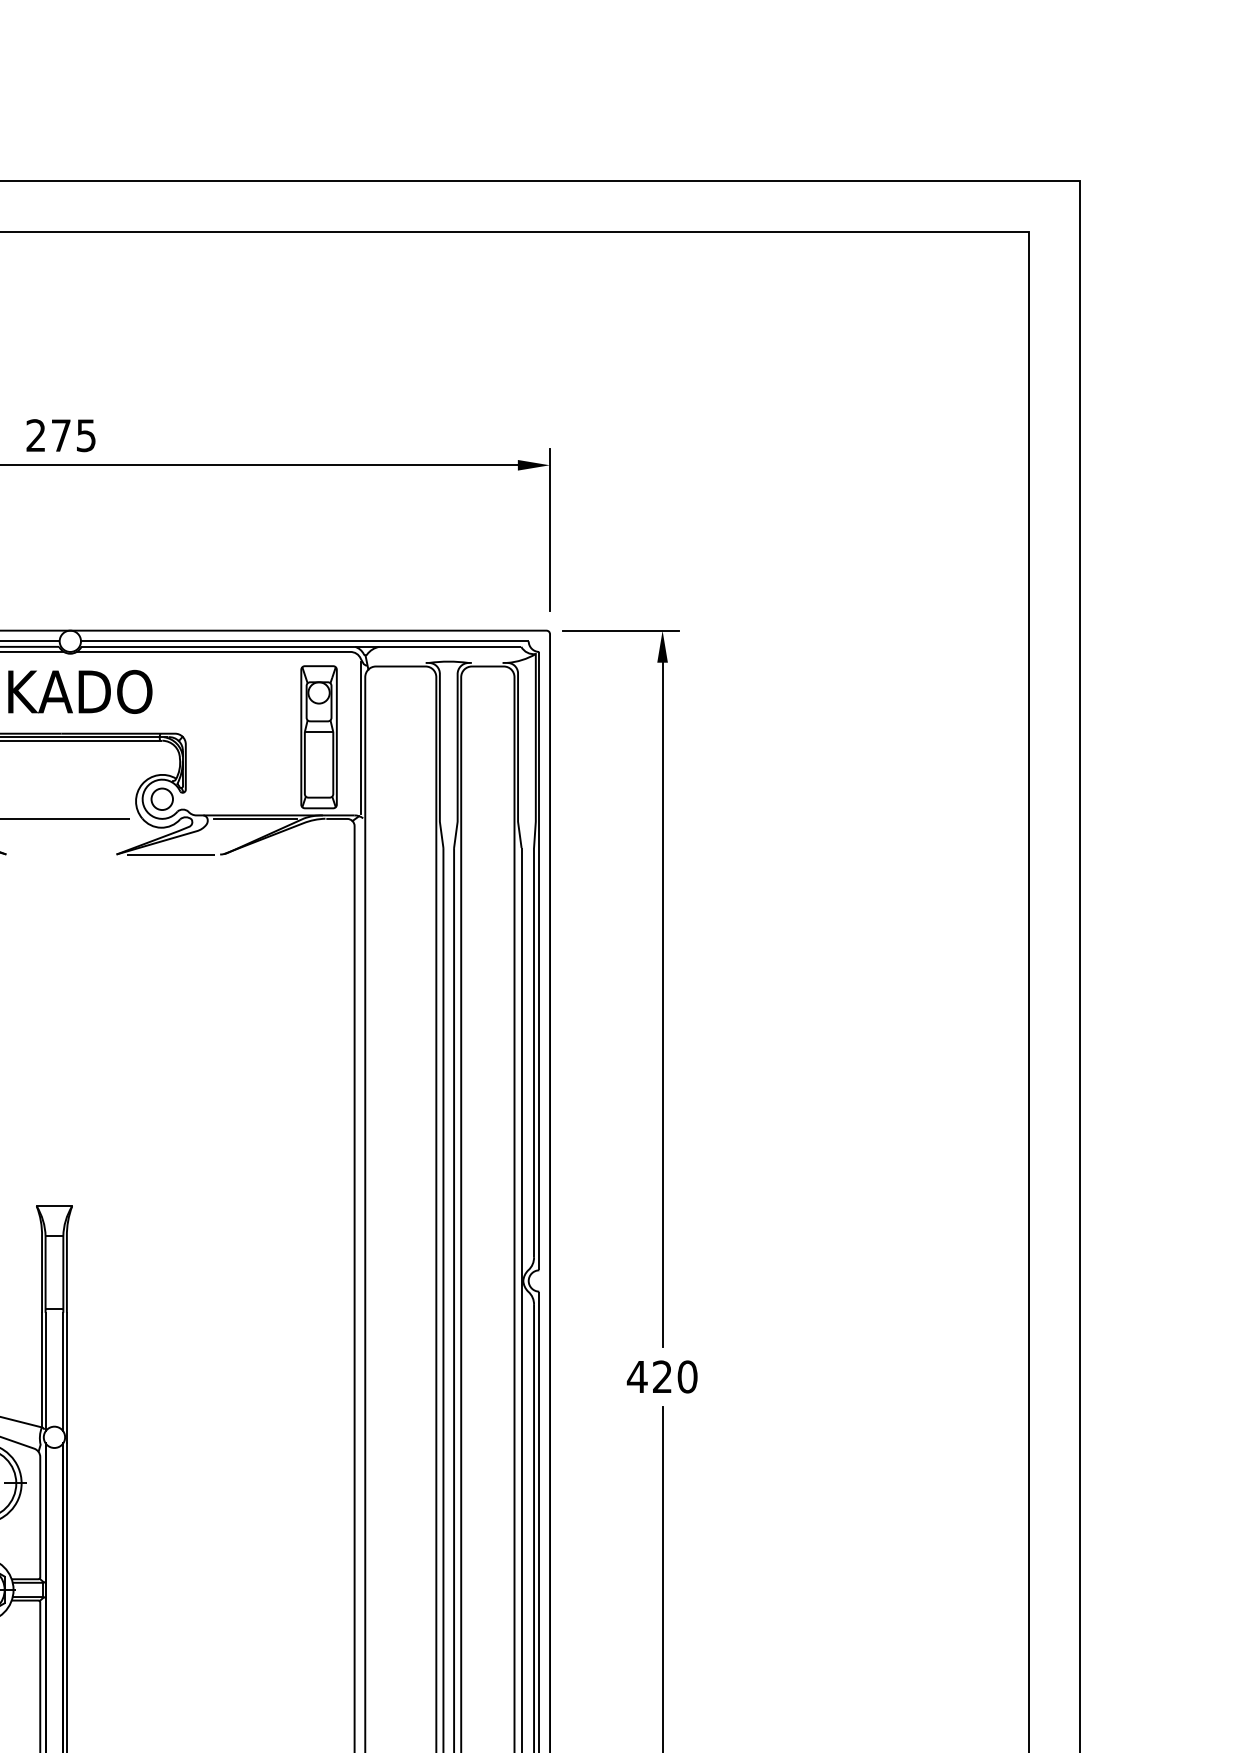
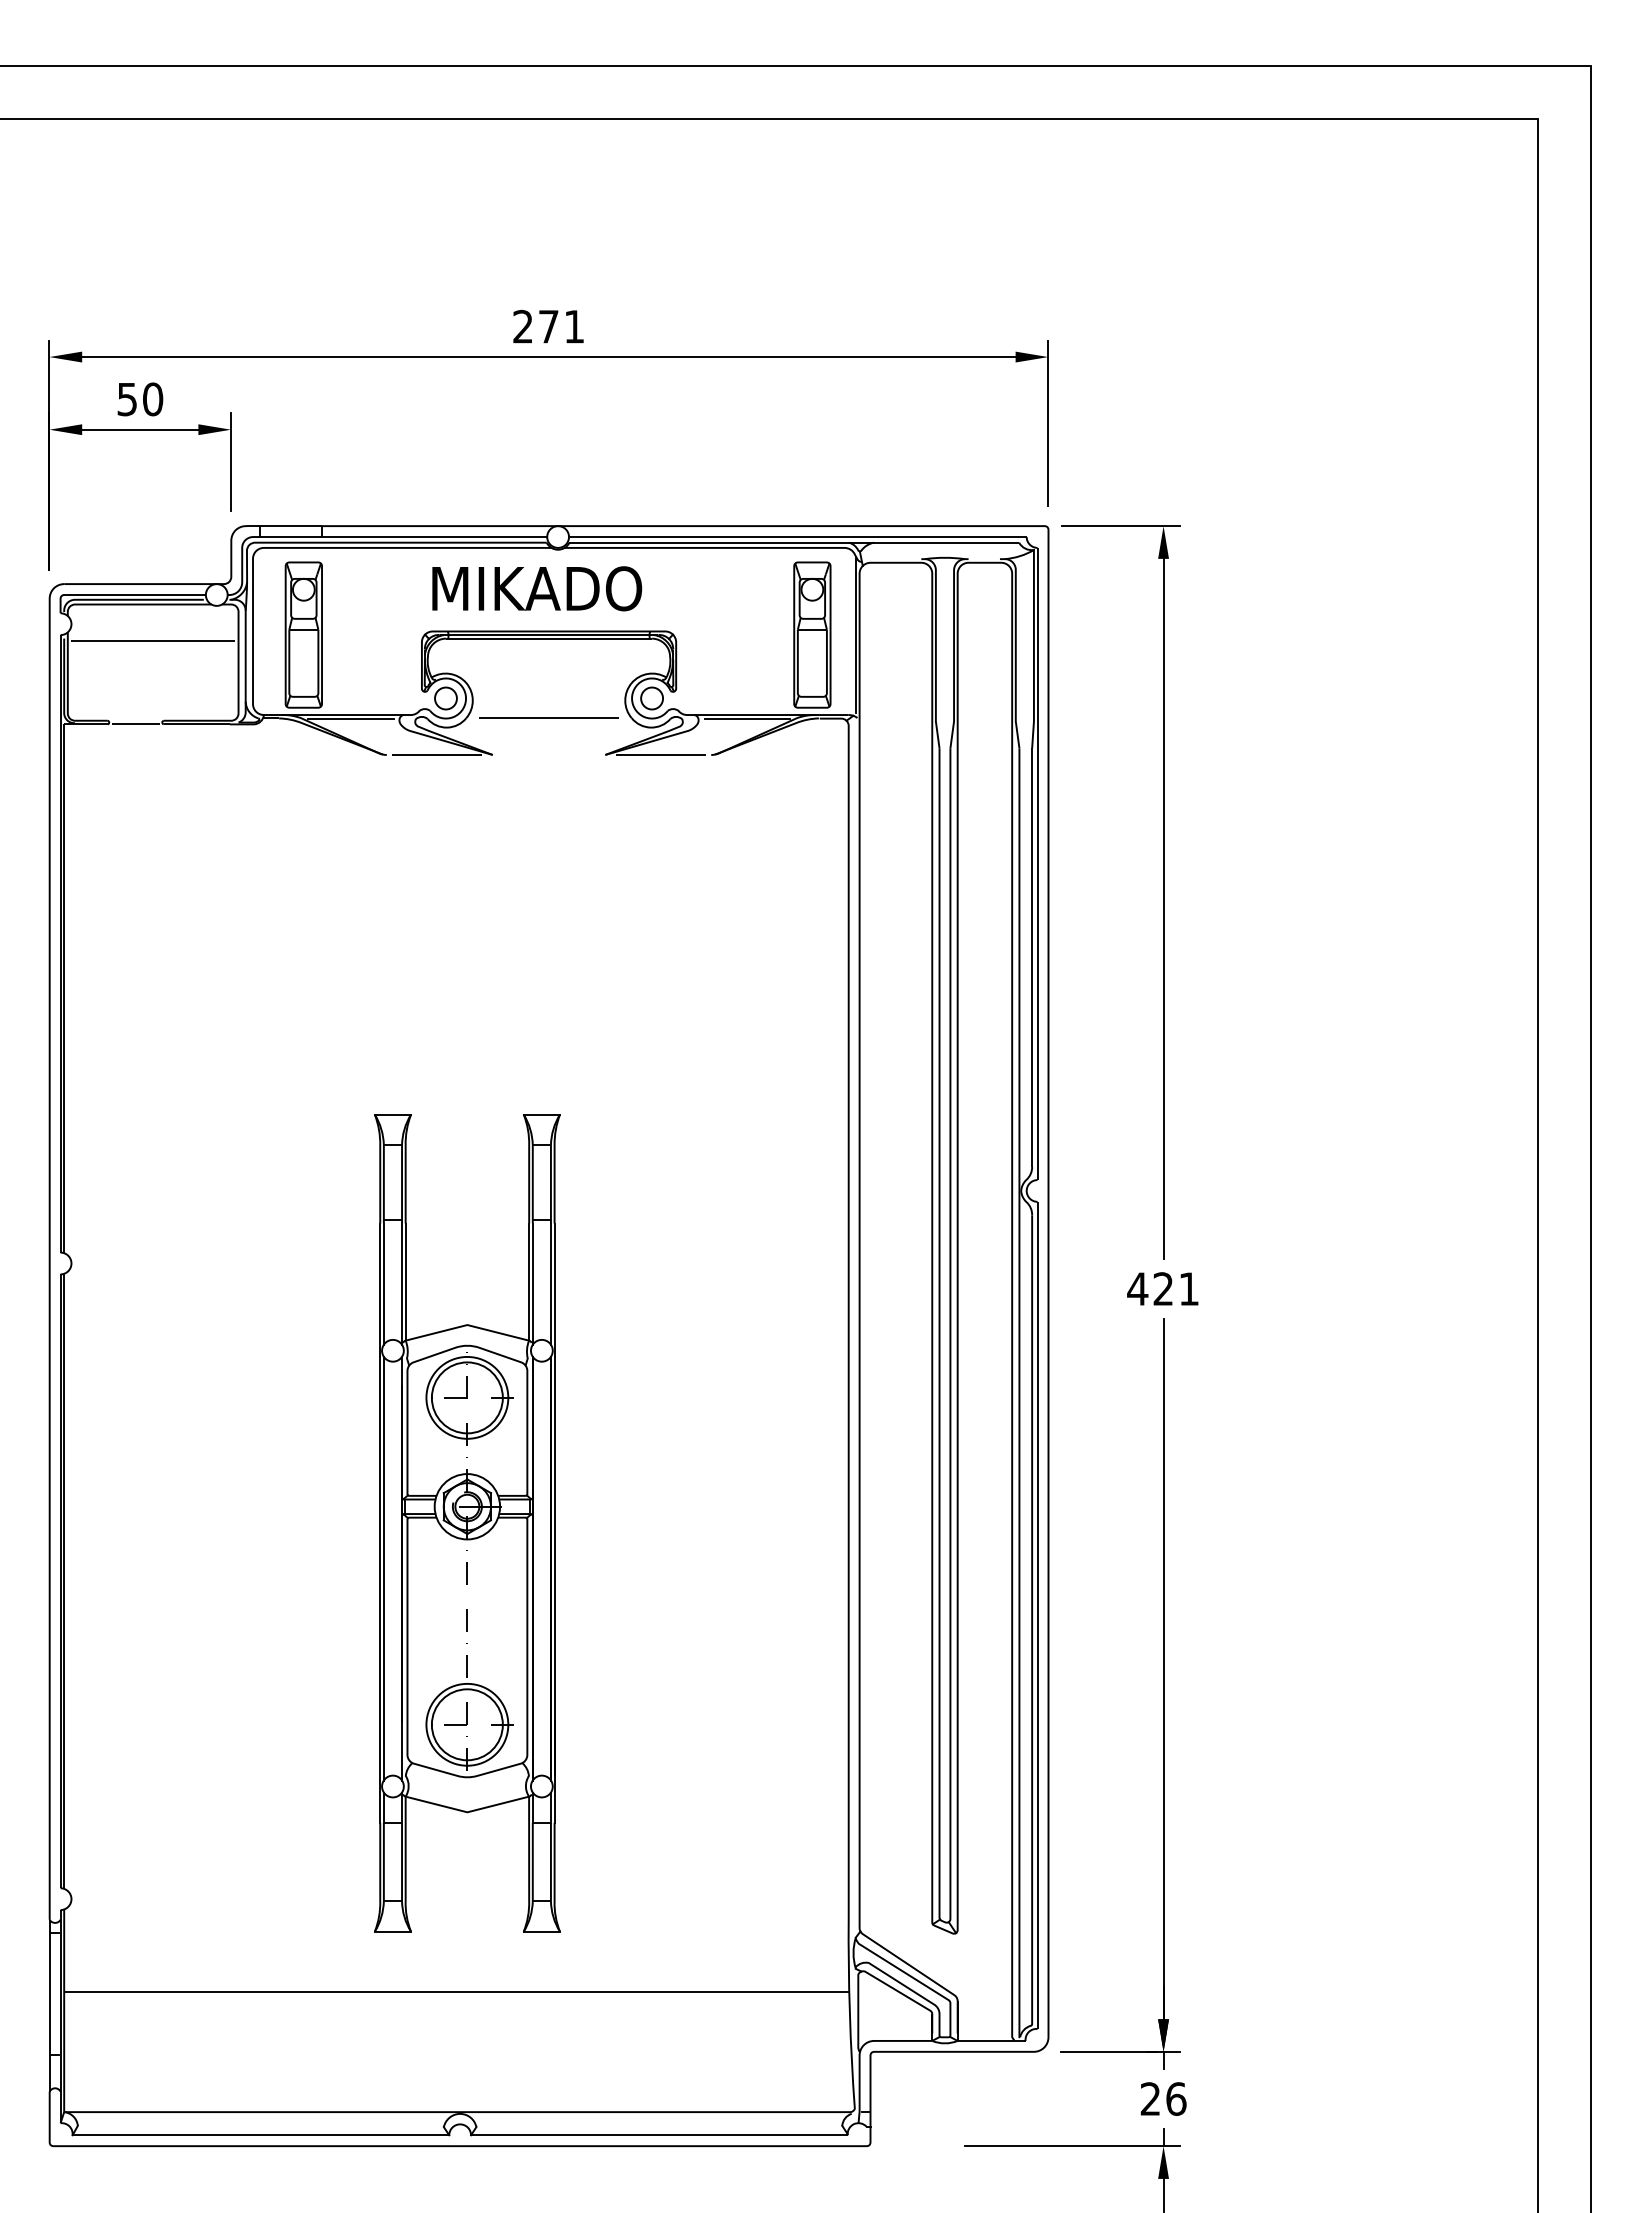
text: (85, 435) -> (573, 326), 275 -> 271
text: (687, 1376) -> (1189, 1288), 420 -> 421

